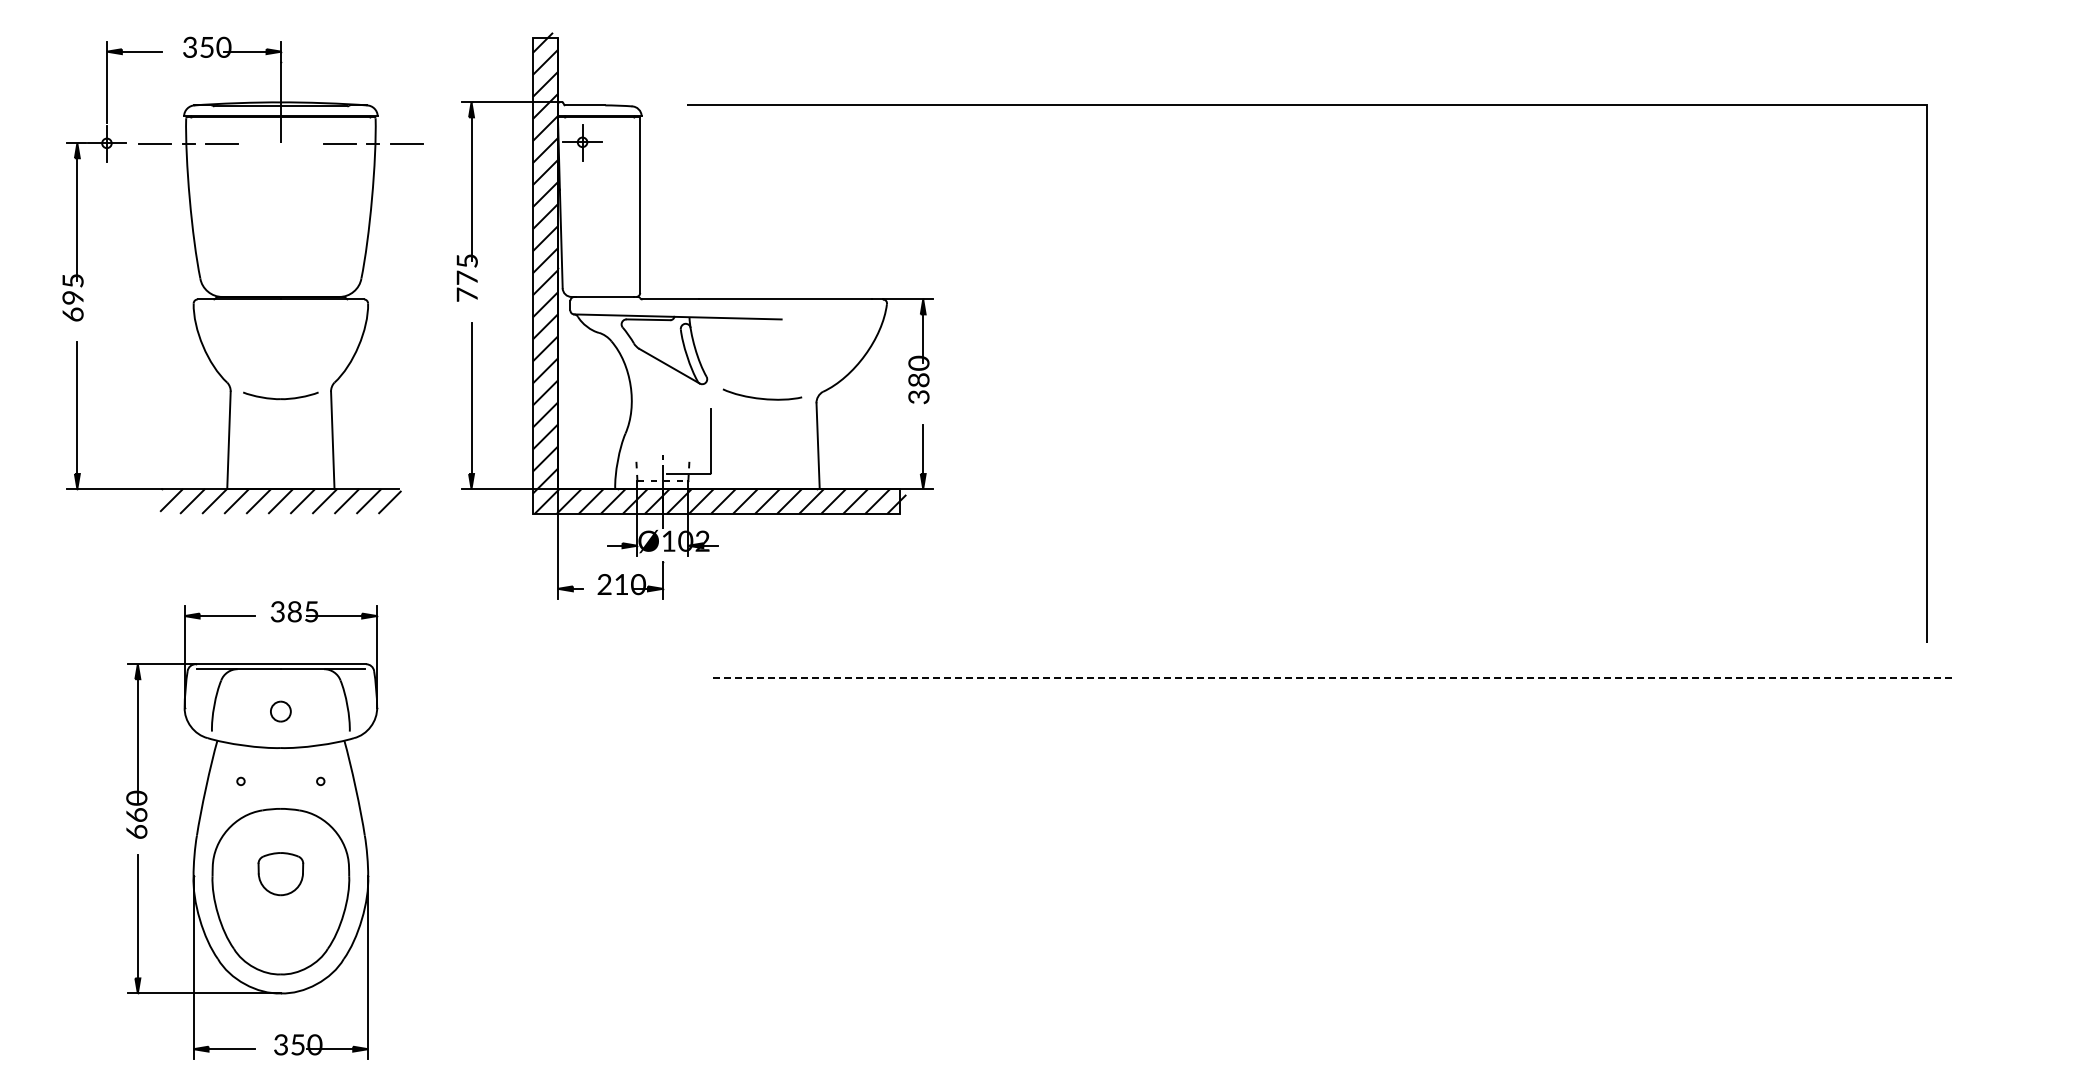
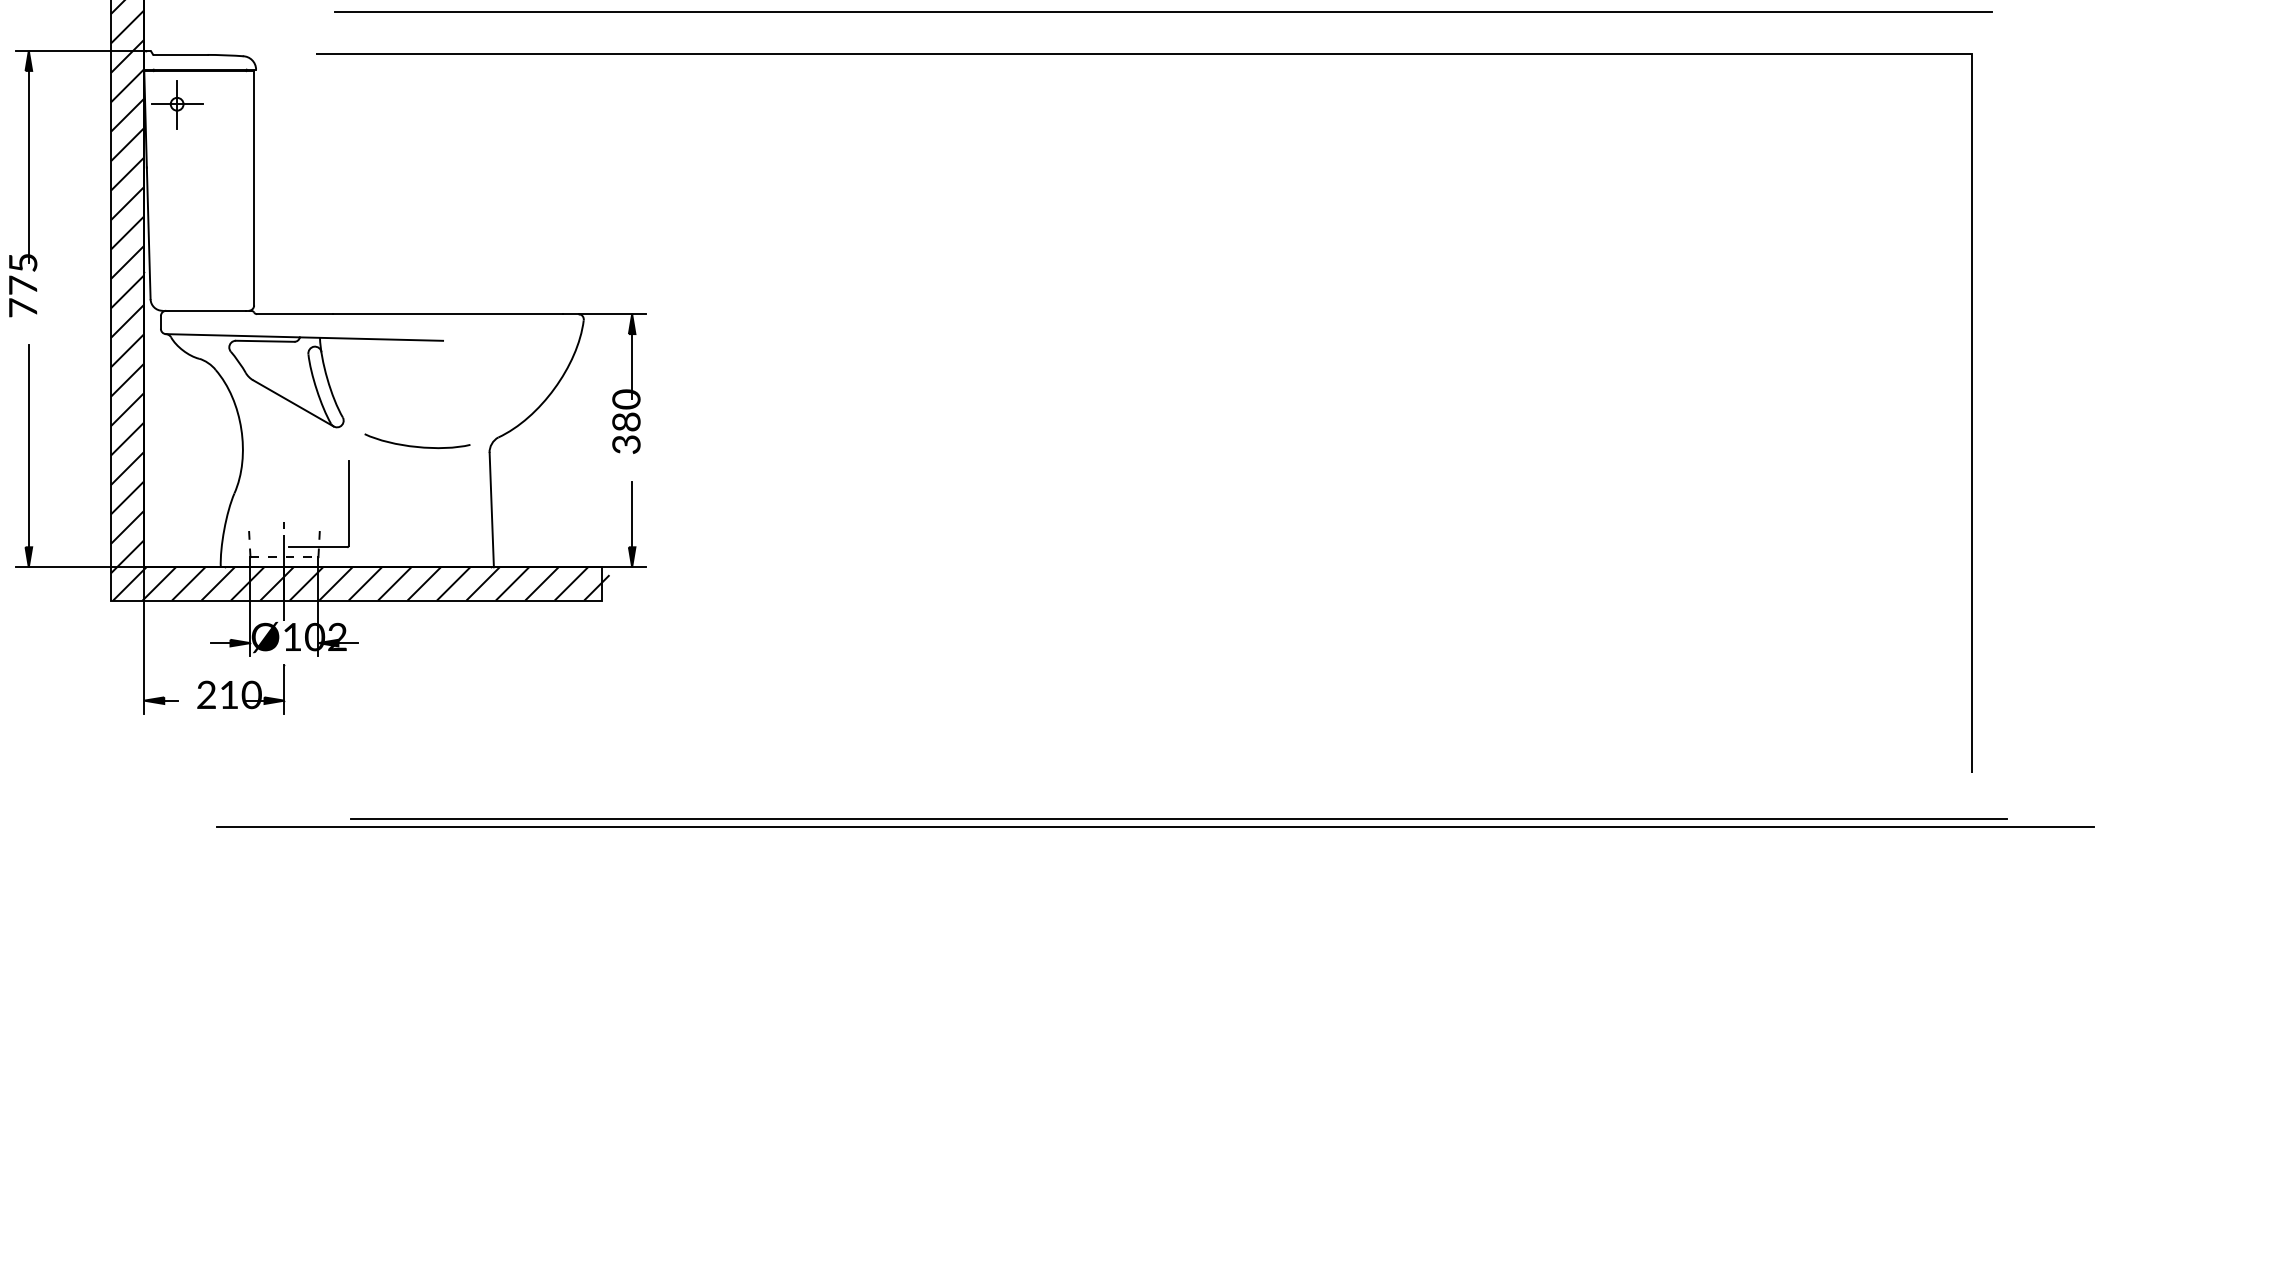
line: (1320, 73) -> (1162, 12), added
line: (1333, 677) -> (1180, 819), dashed -> solid
line: (1314, 683) -> (1154, 827), added

